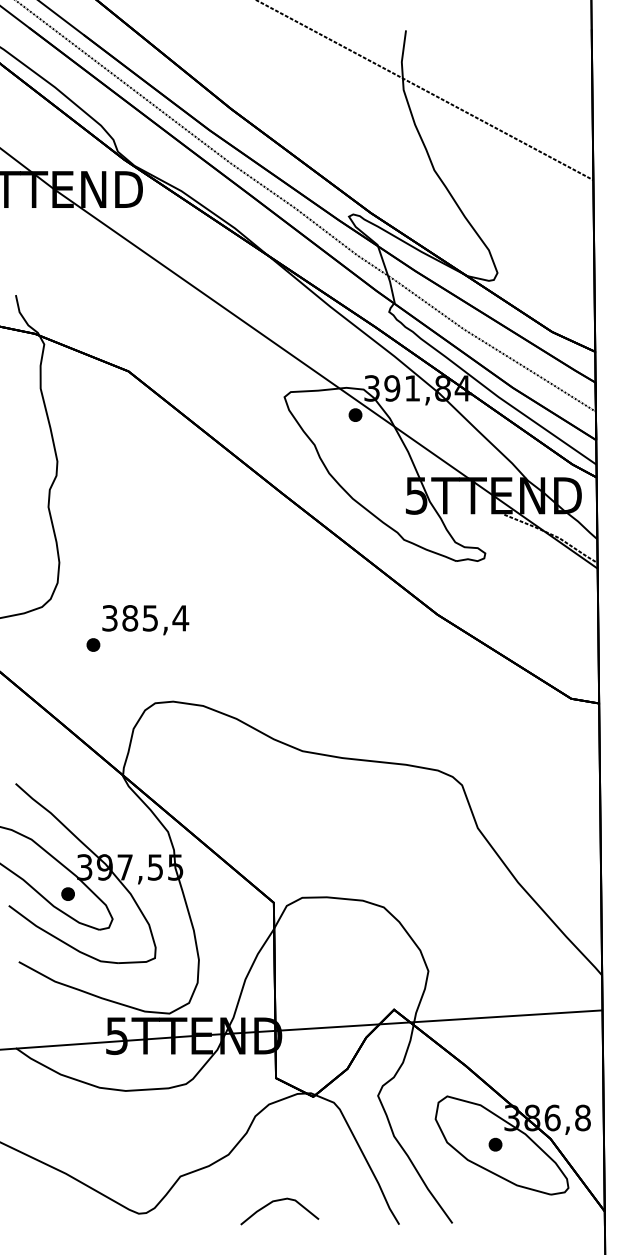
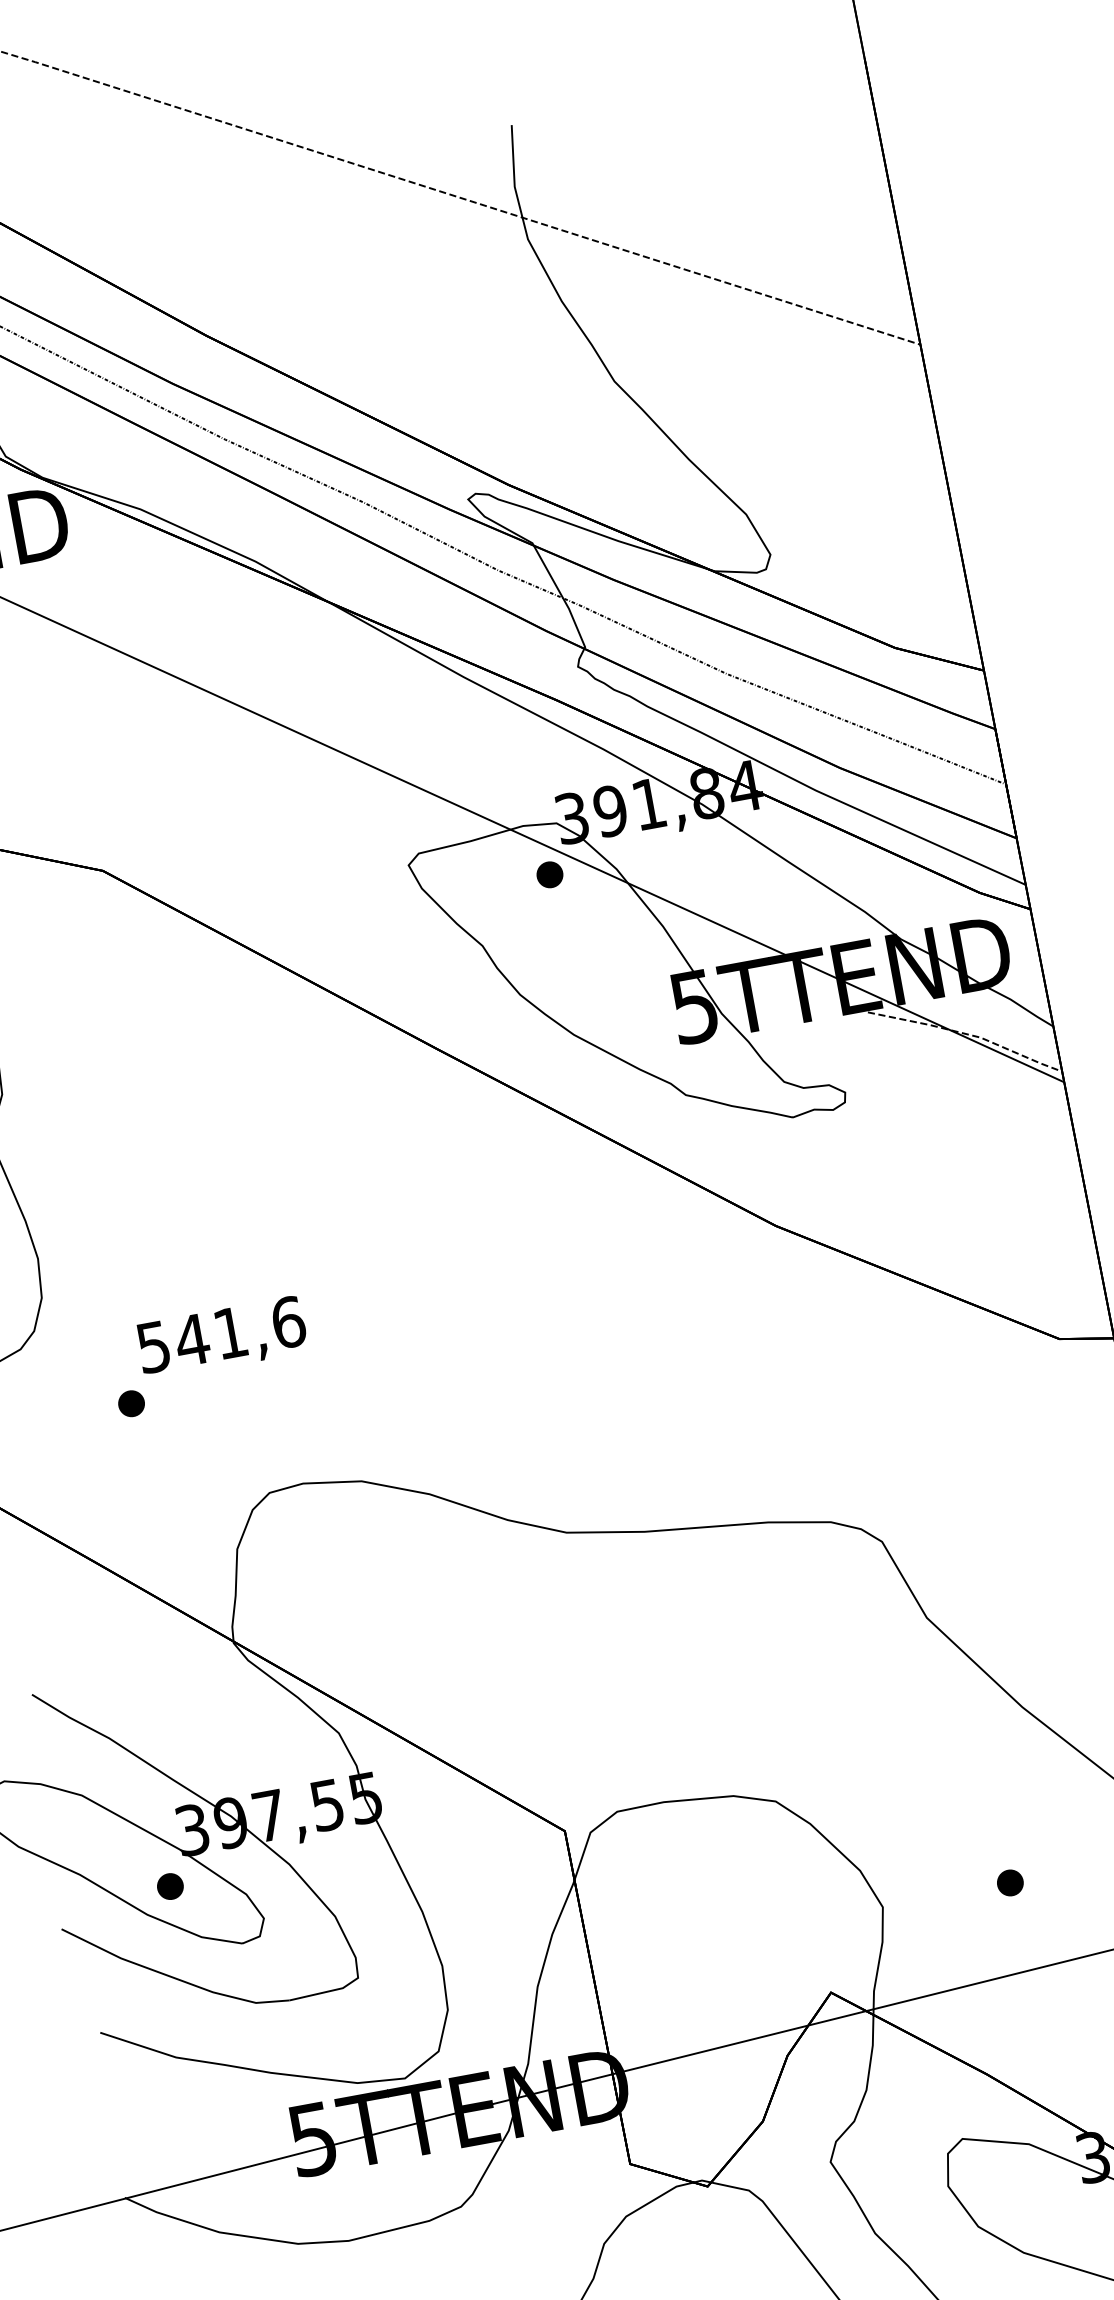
text: (146, 618) -> (223, 1334), 385,4 -> 541,6
part: (495, 1144) -> (1010, 1882), moved

